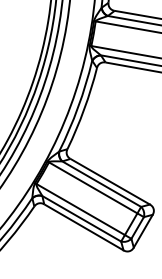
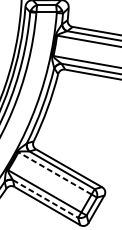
line: (92, 187) -> (54, 173), solid -> dashed
line: (81, 218) -> (45, 198), solid -> dashed

